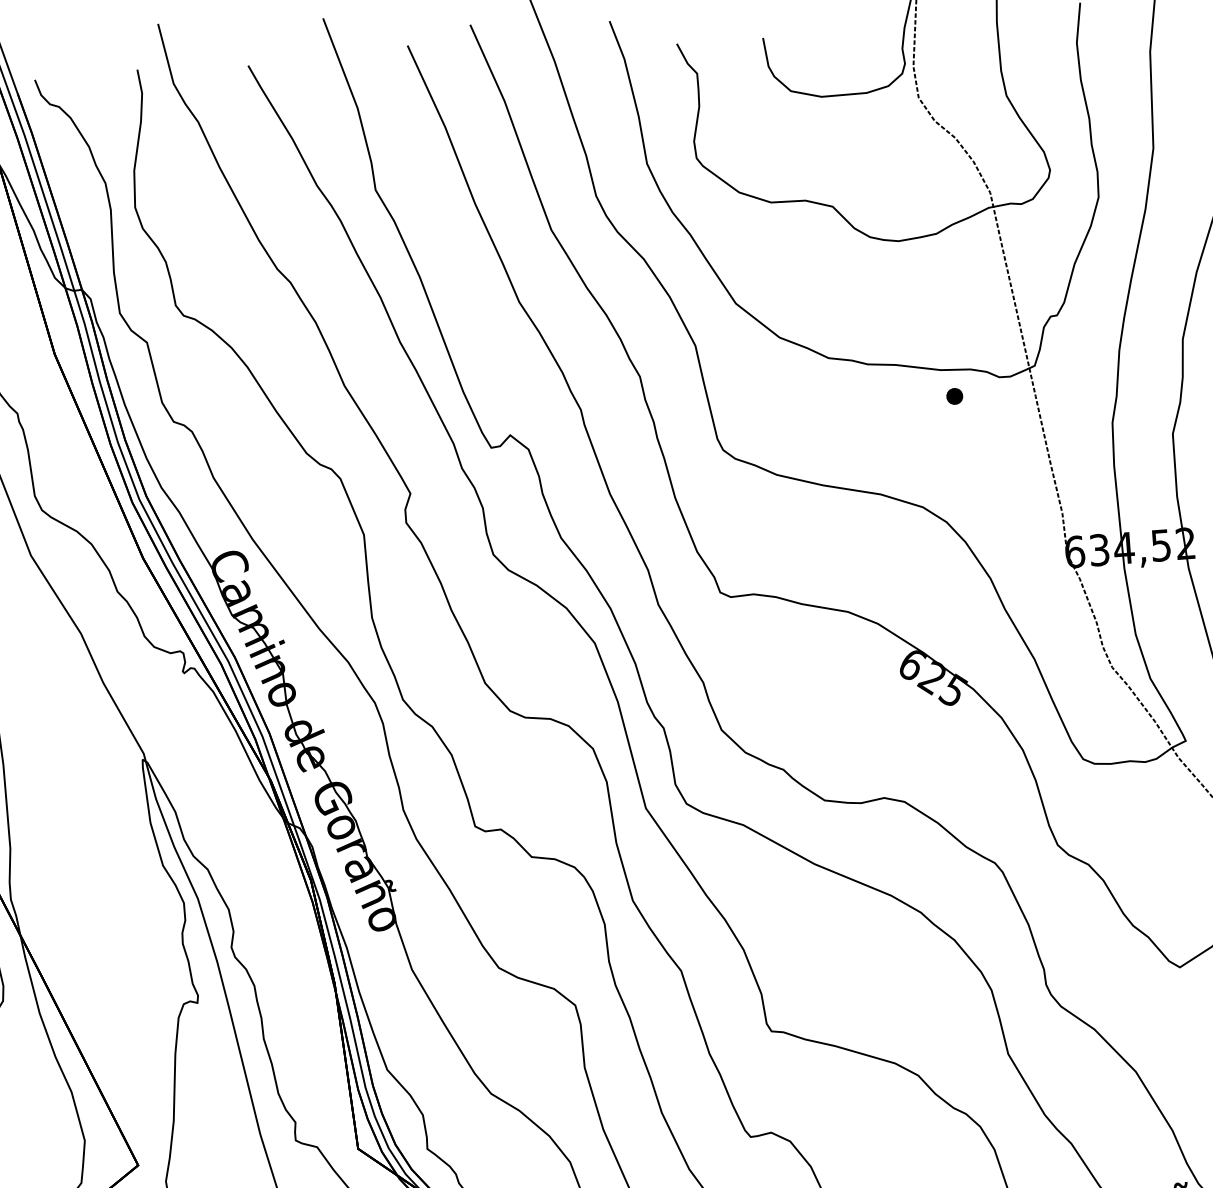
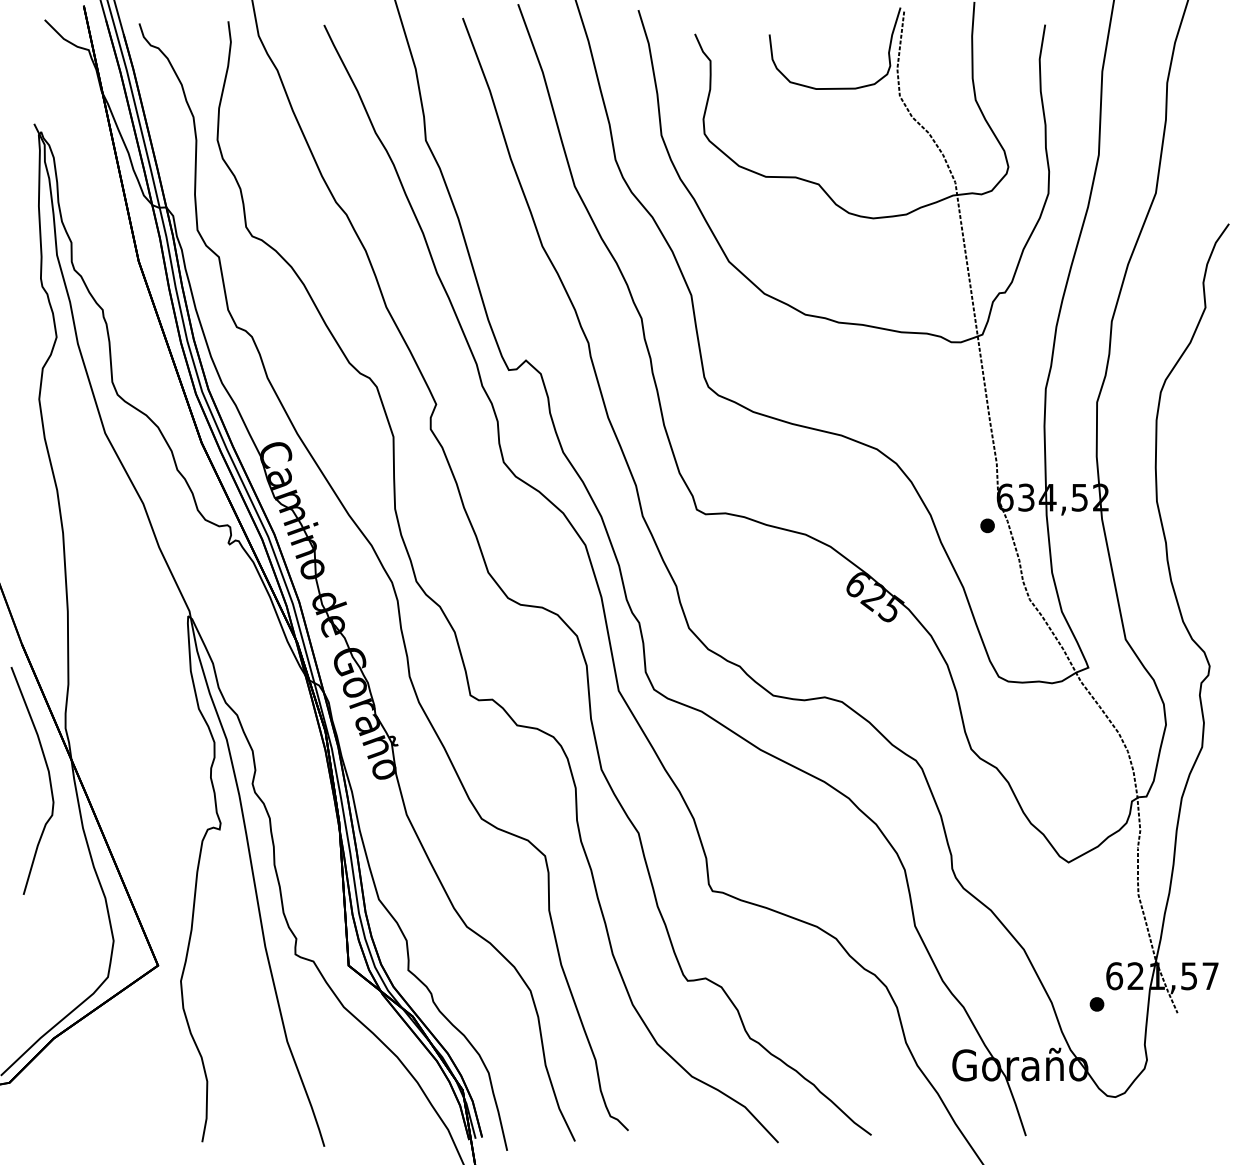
part: (954, 396) -> (987, 525), moved

